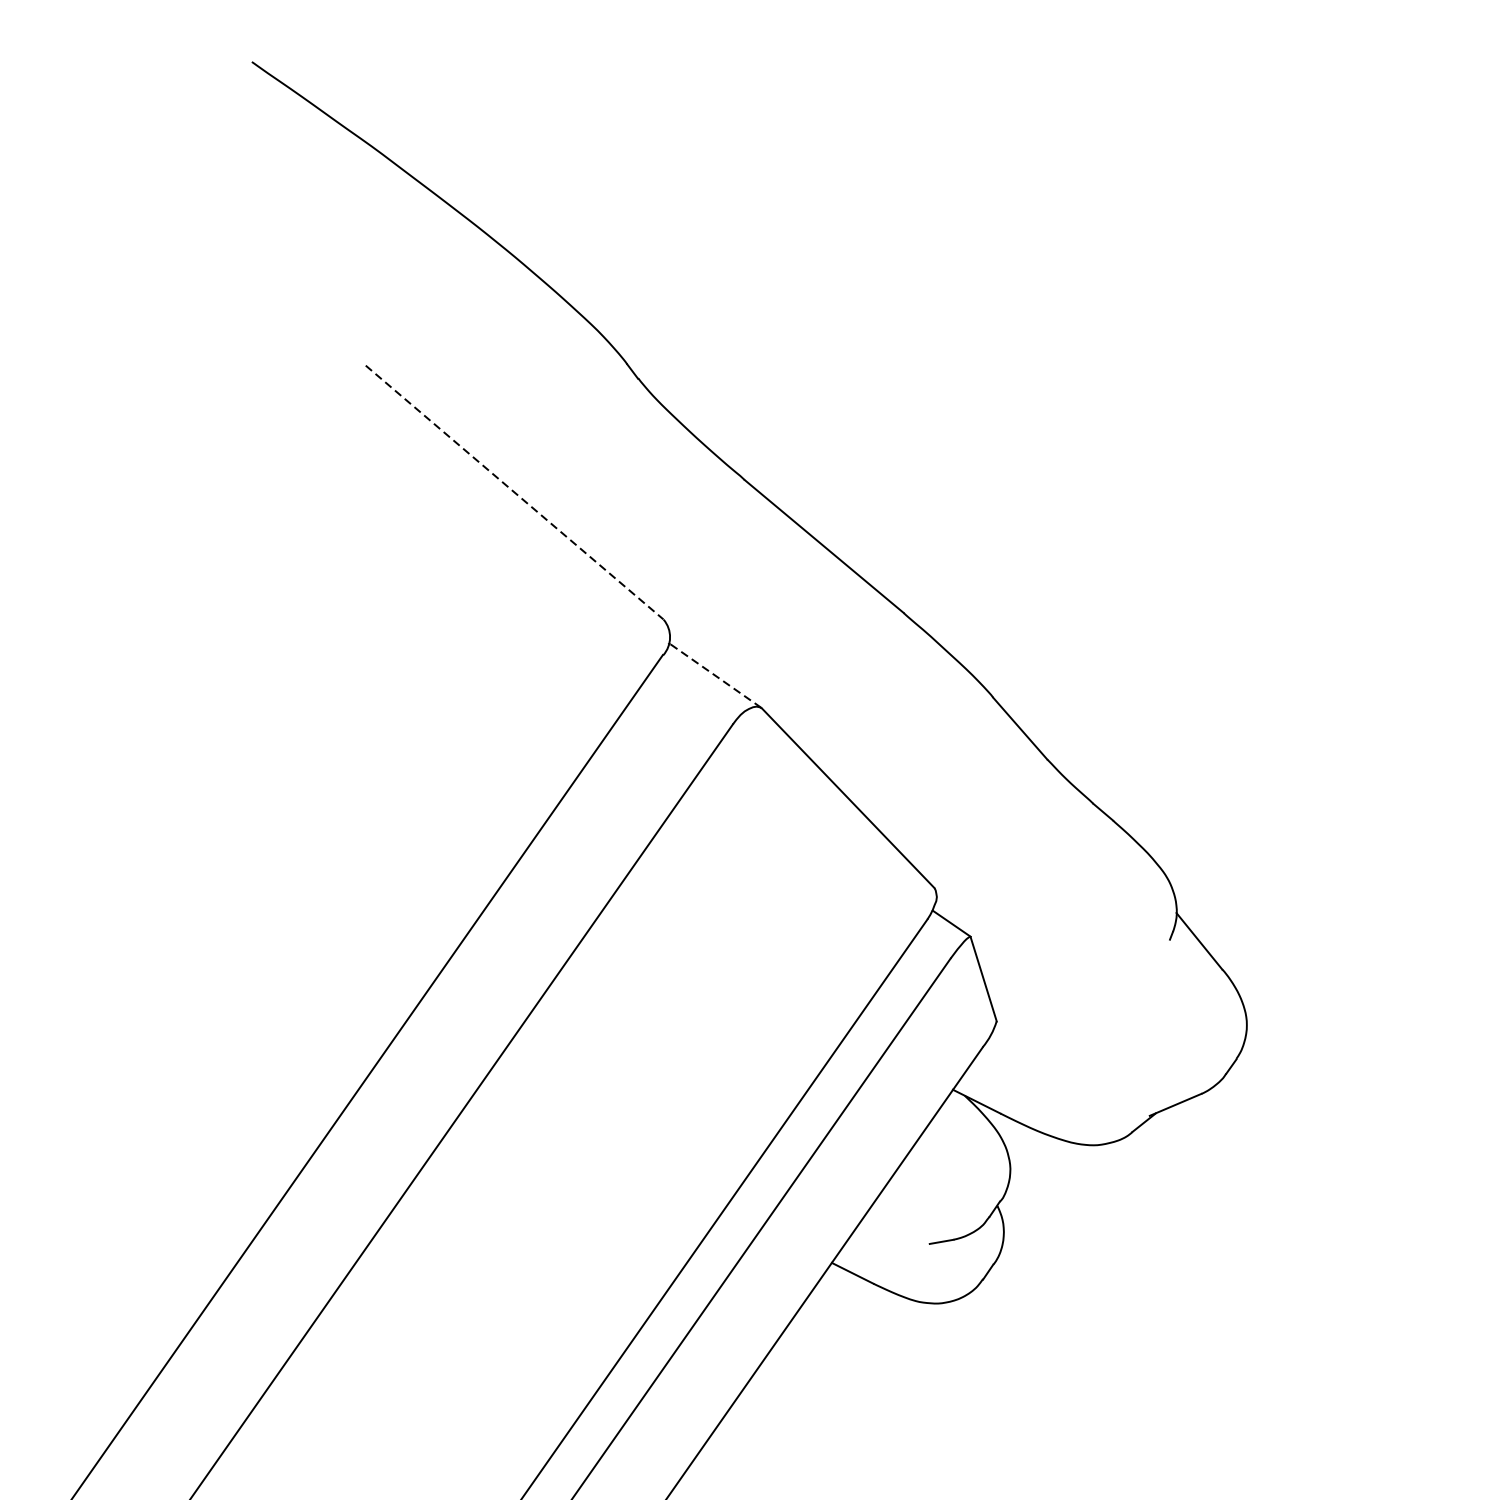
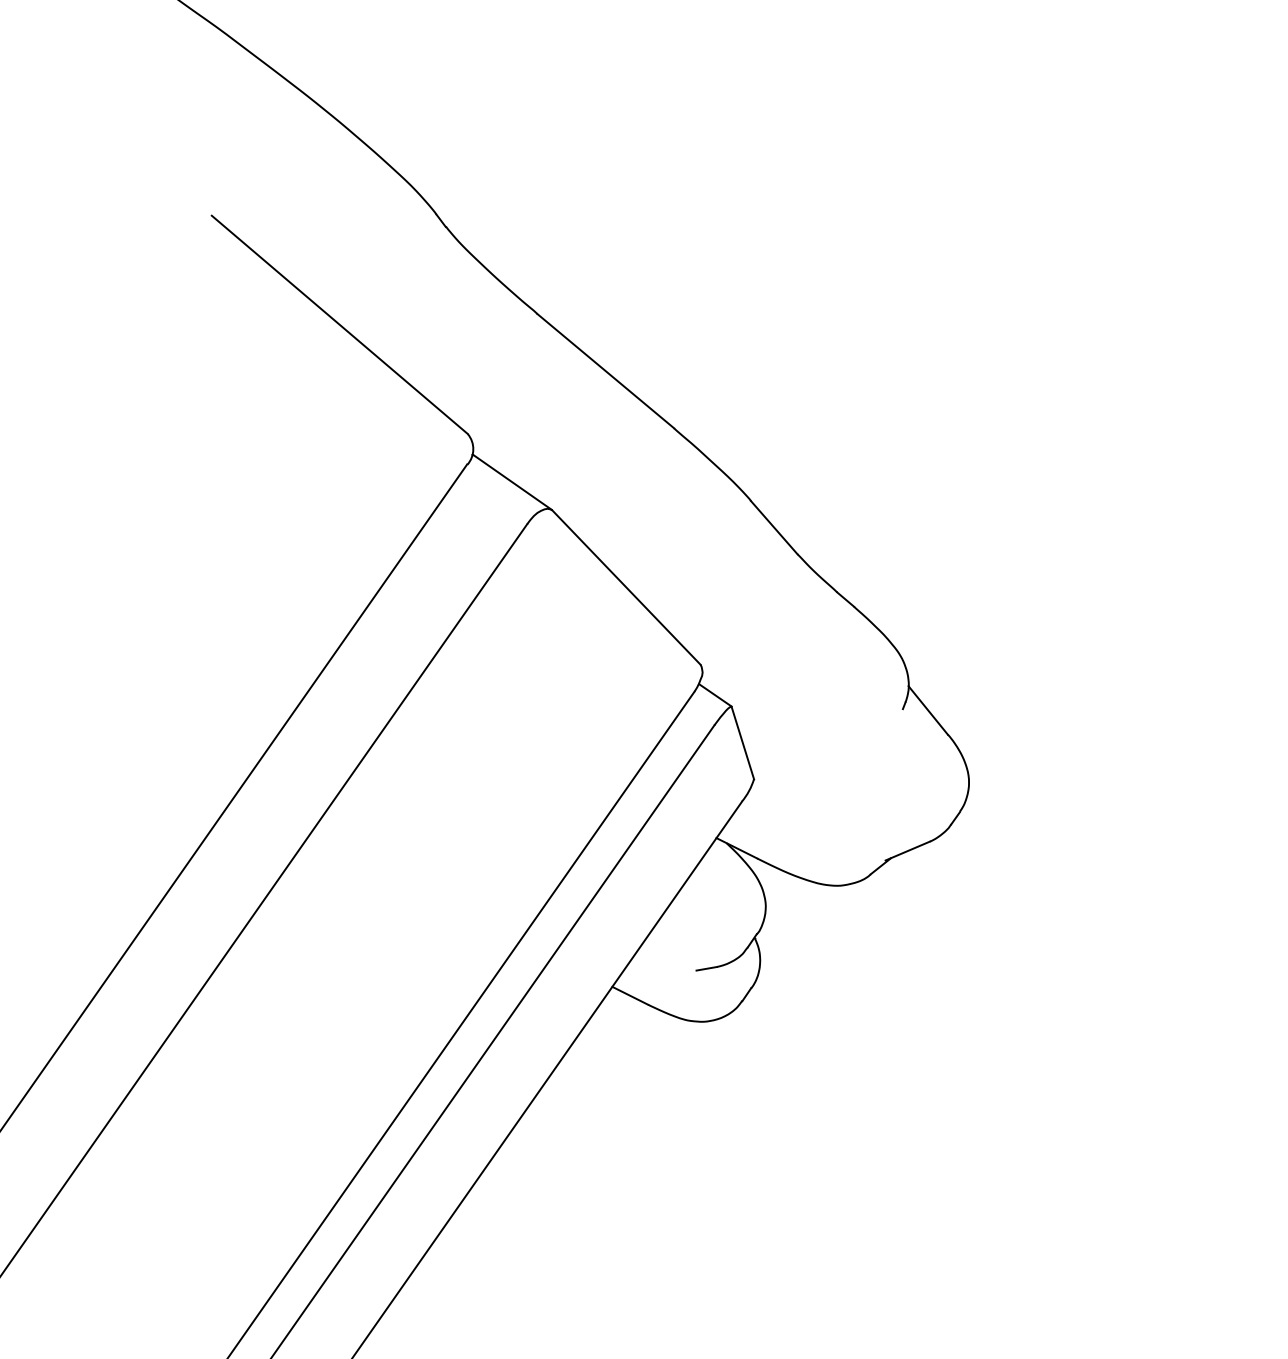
line: (515, 493) -> (340, 325), dashed -> solid
line: (715, 676) -> (512, 482), dashed -> solid

